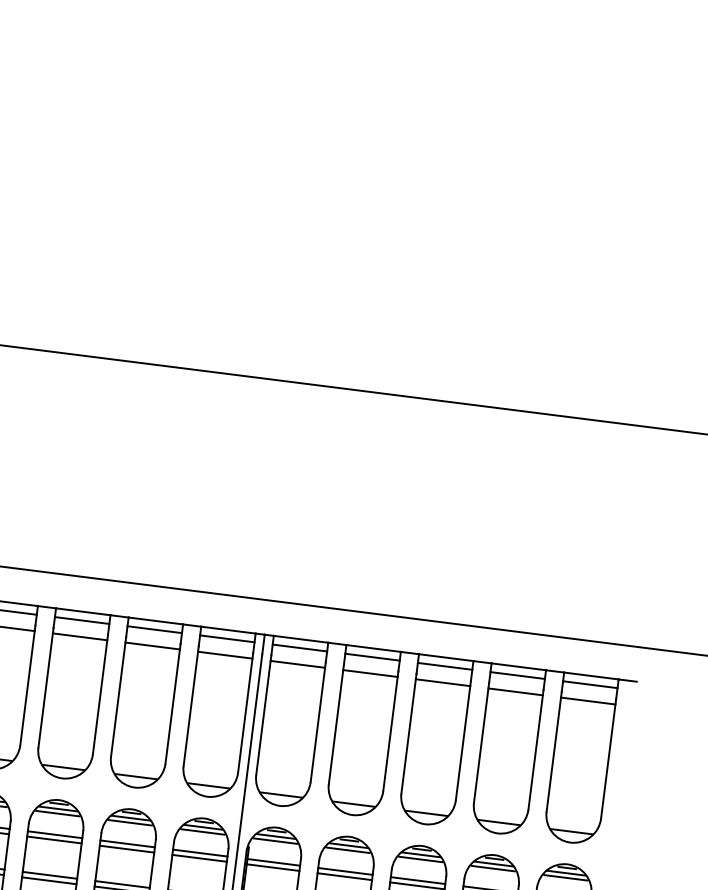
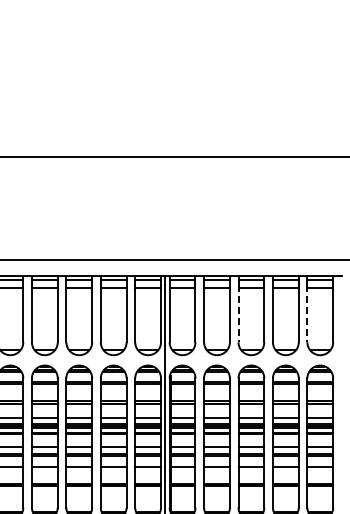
line: (408, 734) -> (238, 314), solid -> dashed
line: (554, 753) -> (307, 314), solid -> dashed

